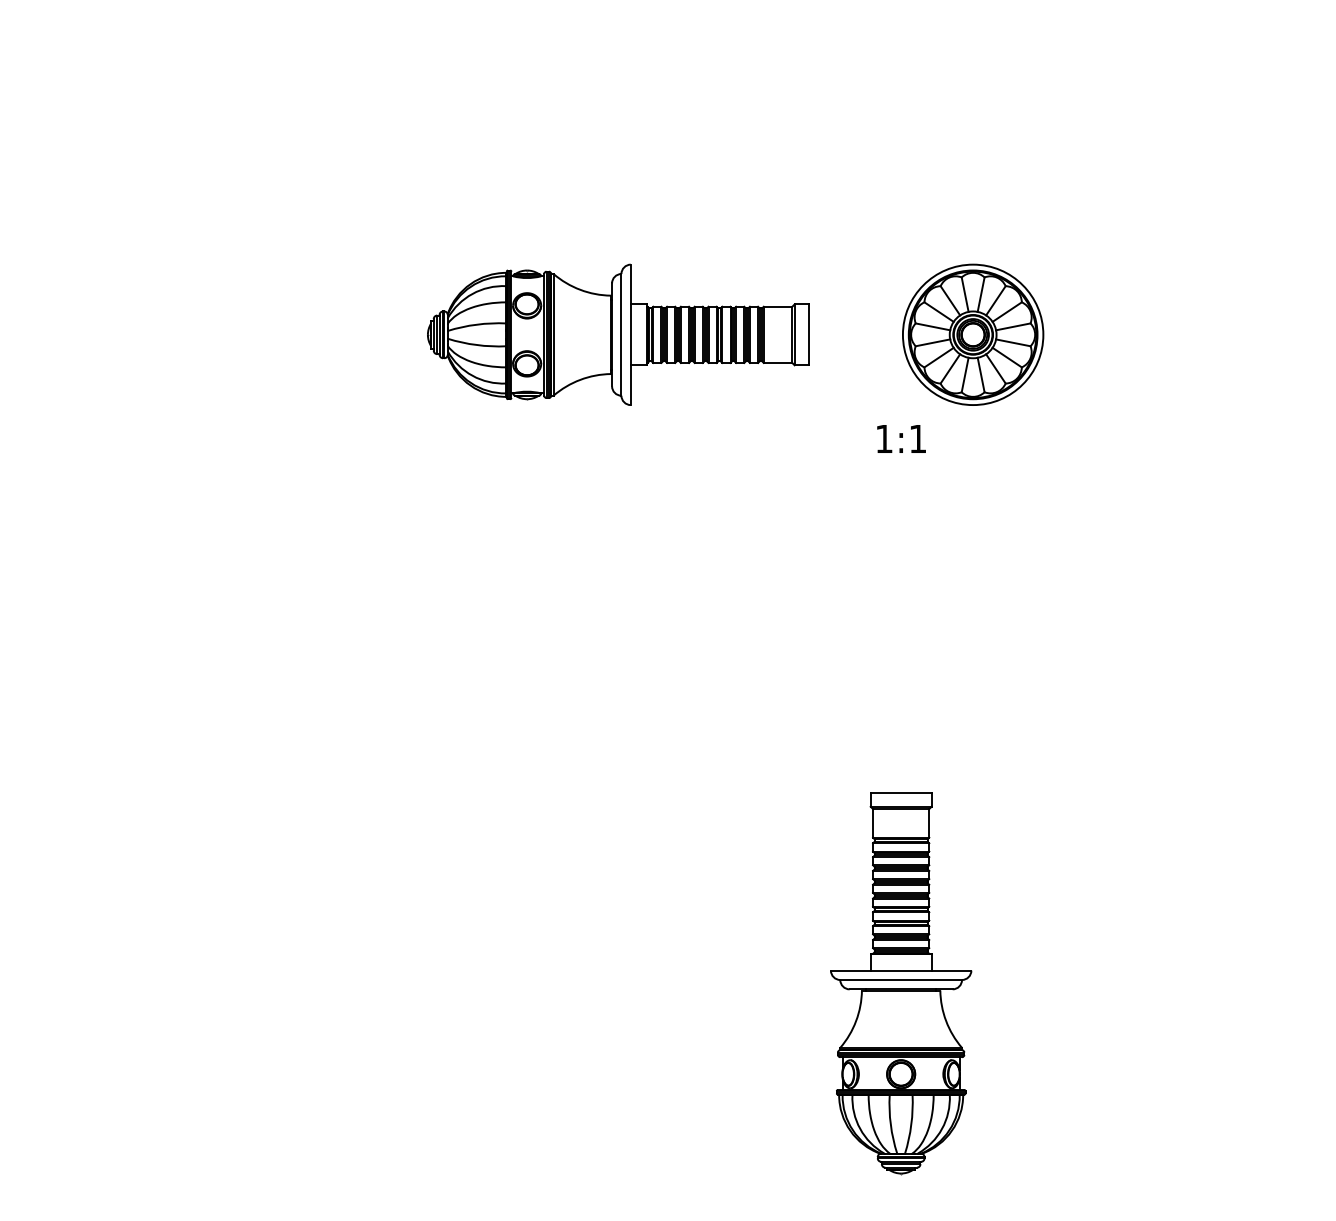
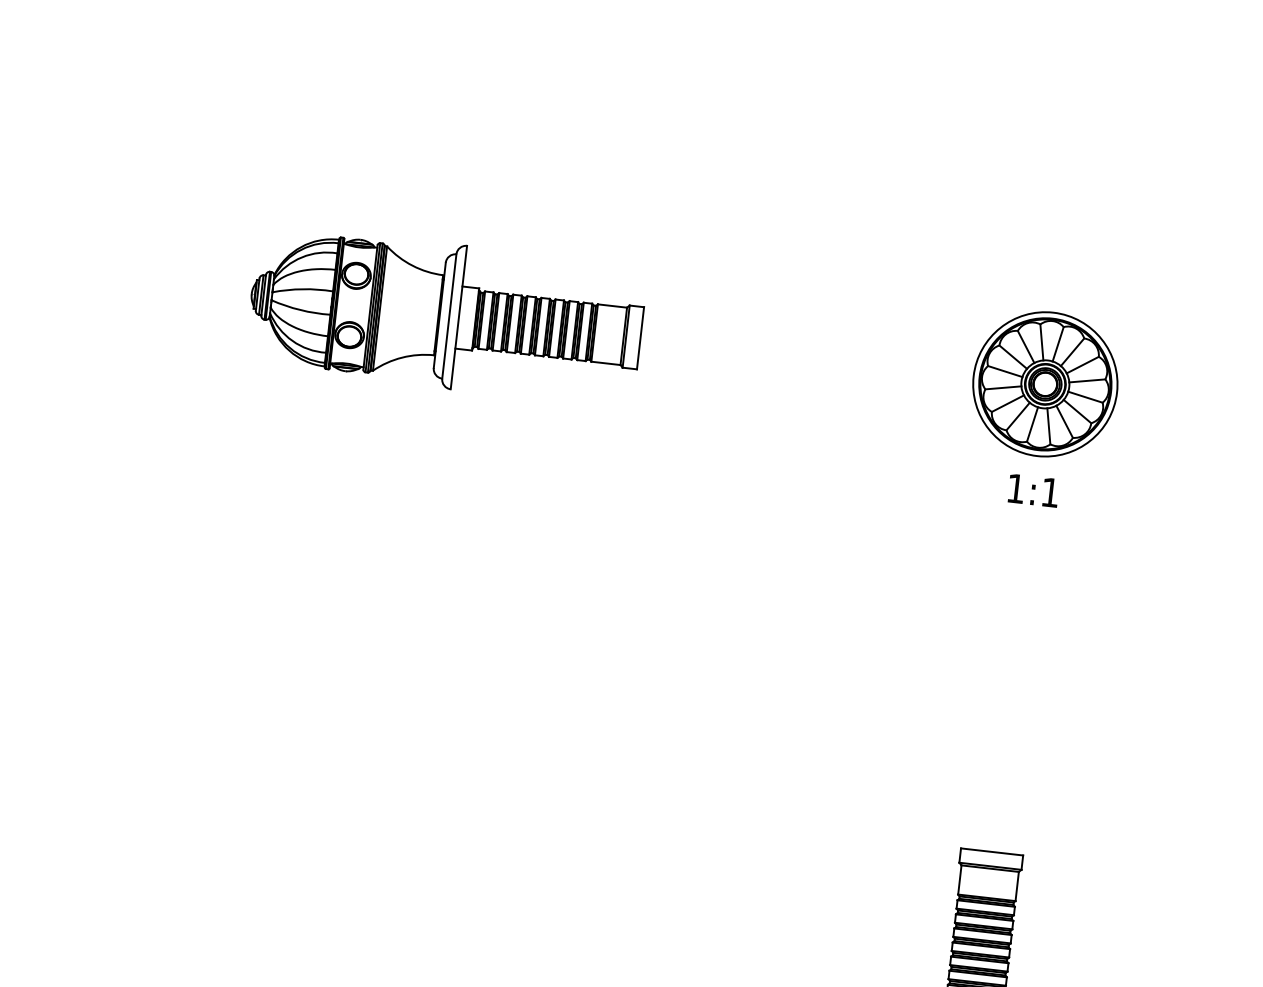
part: (618, 334) -> (446, 315), moved
part: (973, 334) -> (1045, 384), moved

